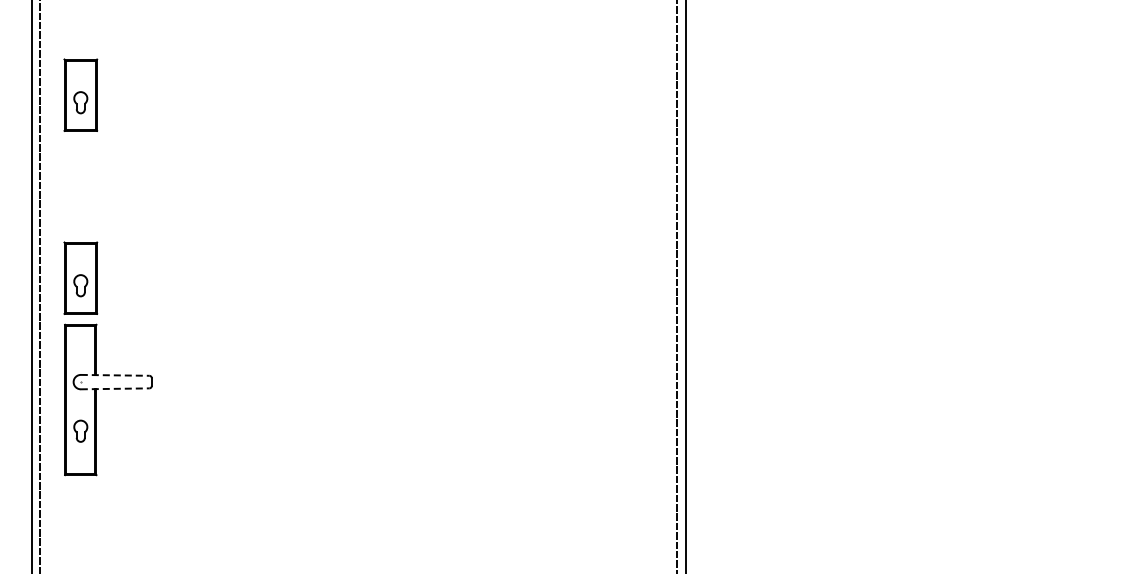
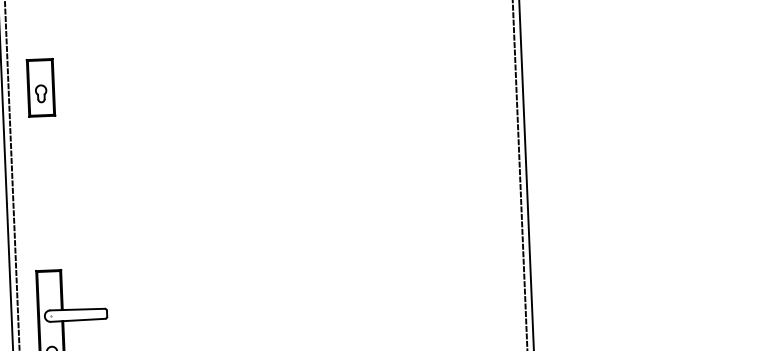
part: (80, 277) -> (46, 232), removed
line: (115, 375) -> (77, 309), dashed -> solid
line: (115, 388) -> (78, 320), dashed -> solid

